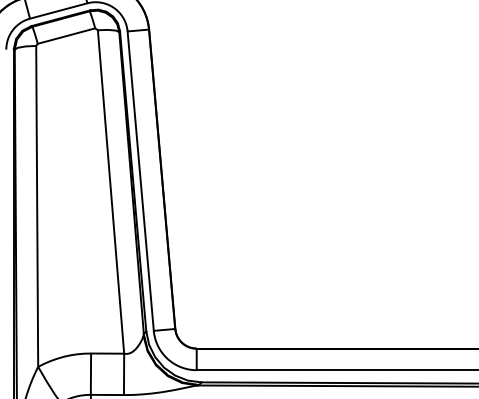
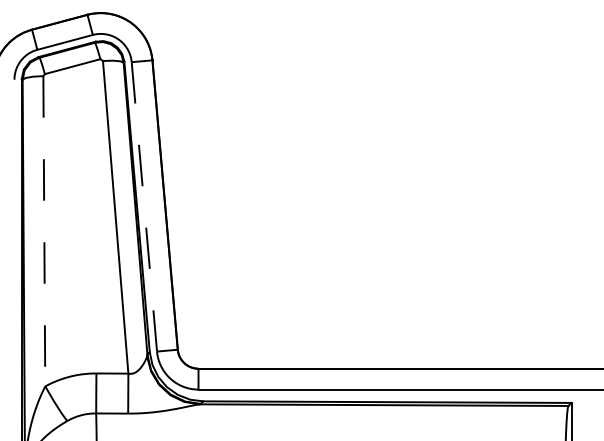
line: (140, 181) -> (144, 207), solid -> dashed
line: (37, 206) -> (44, 231), solid -> dashed

